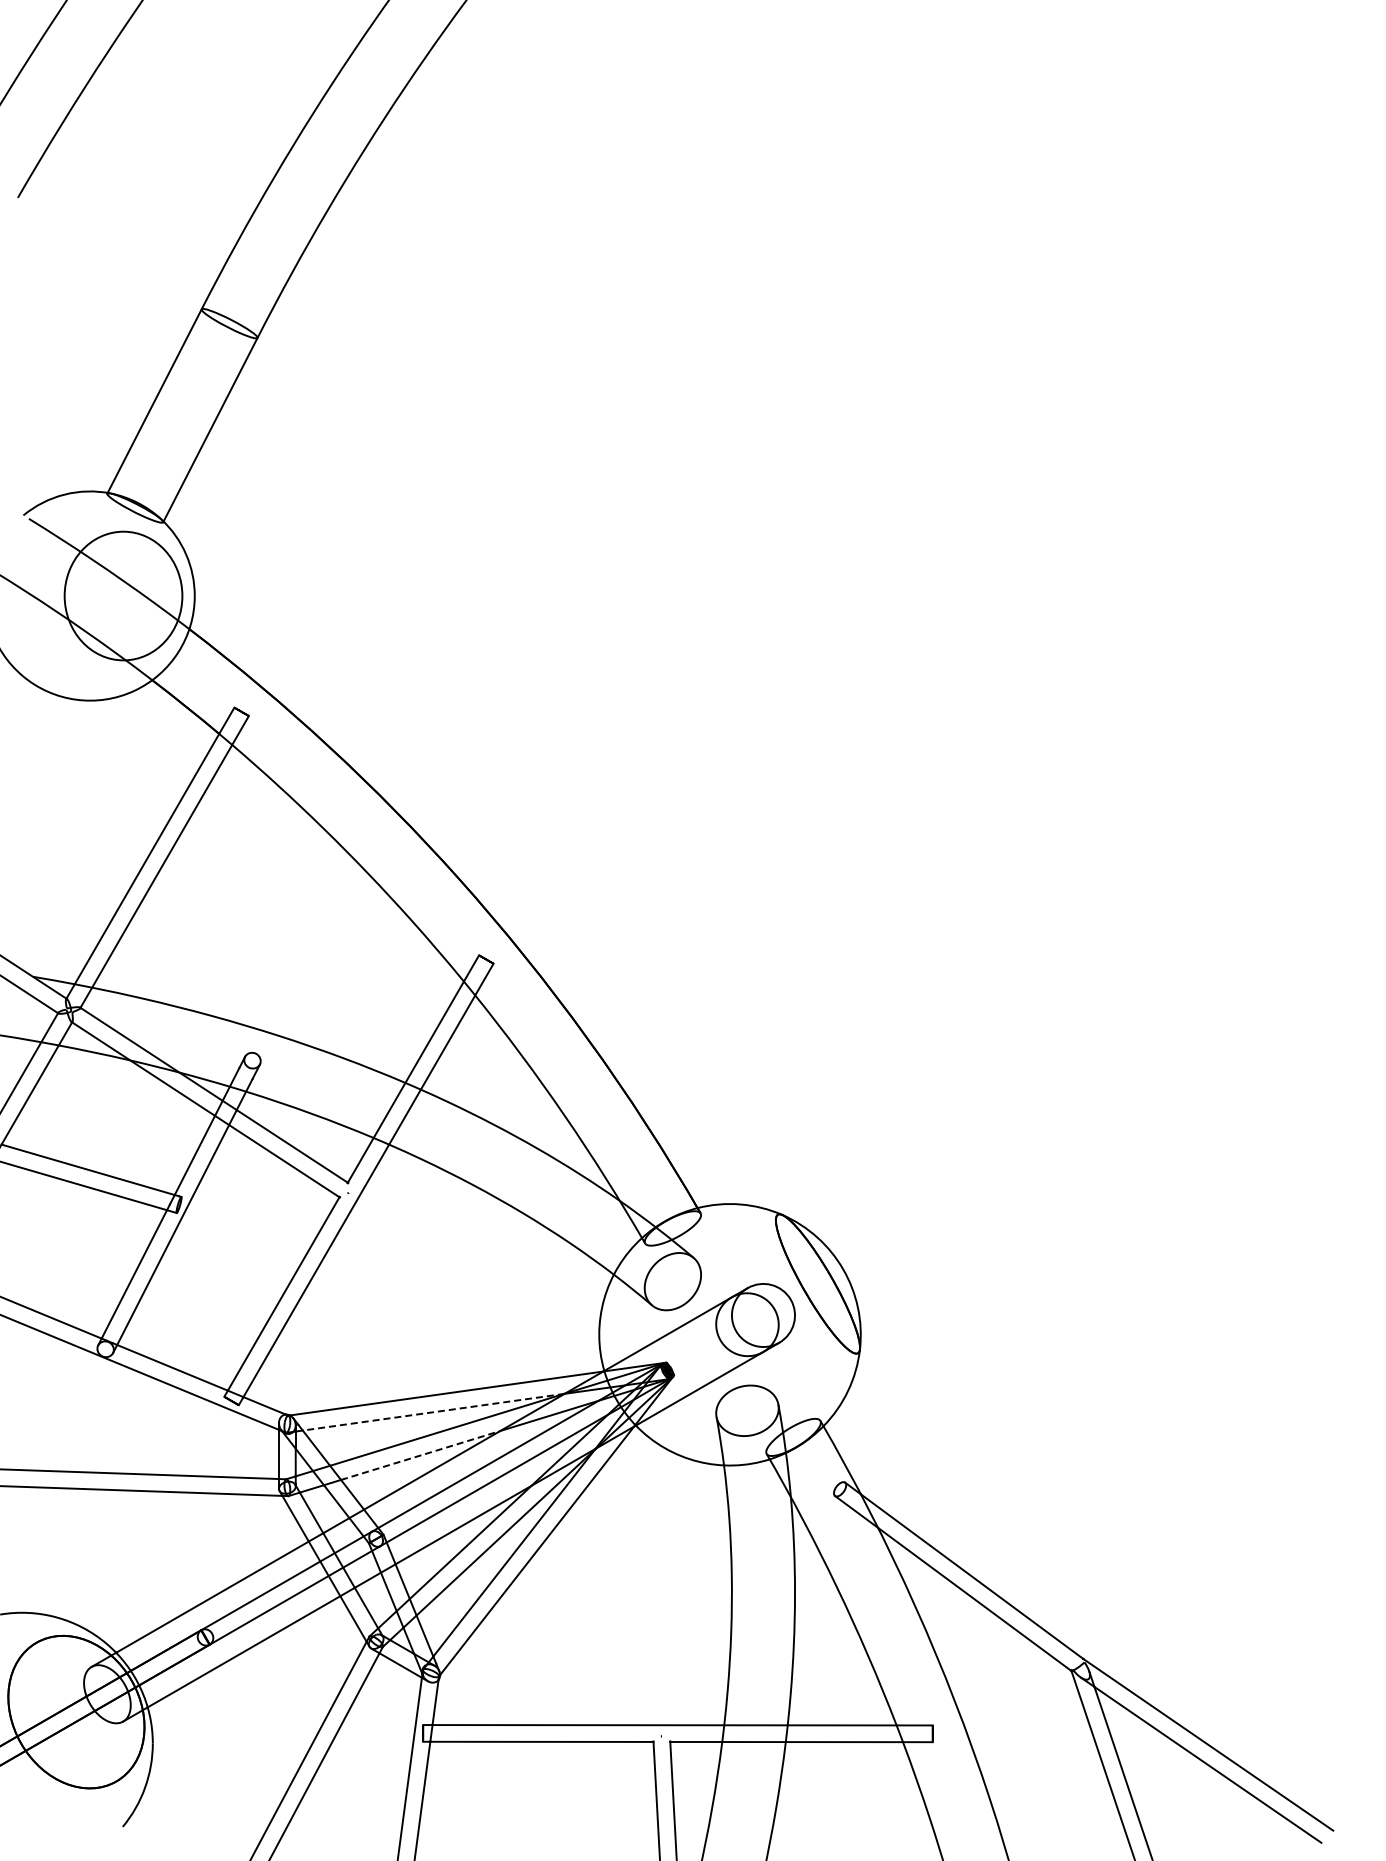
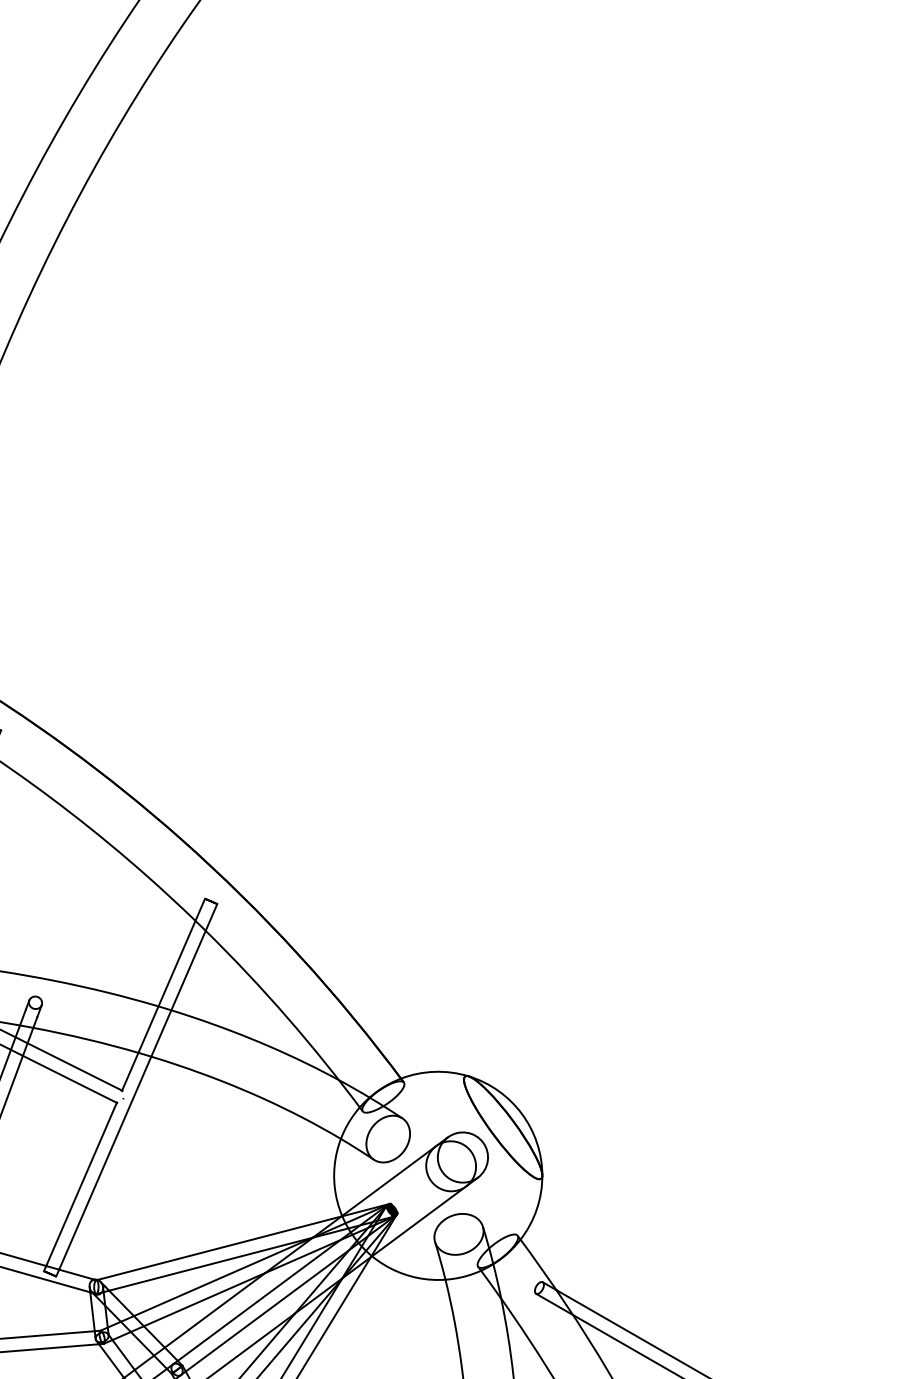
line: (433, 1412) -> (210, 1264), dashed -> solid
line: (421, 1455) -> (205, 1299), dashed -> solid

